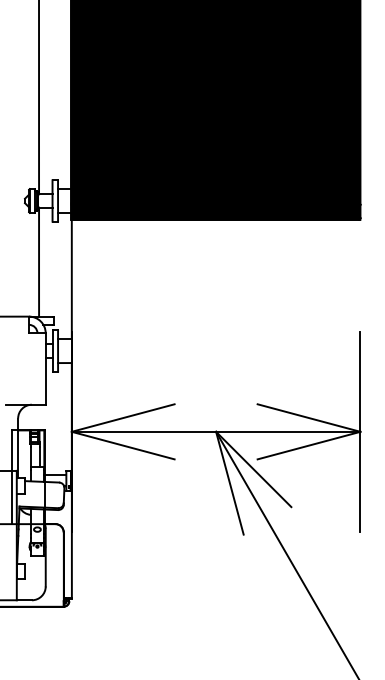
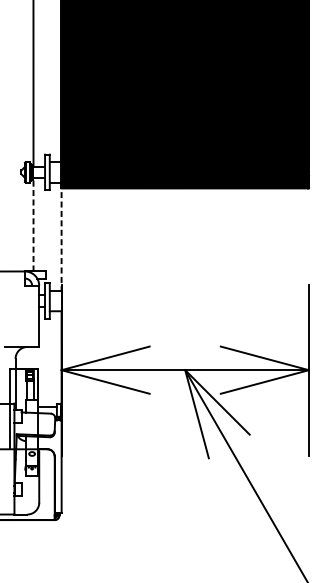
line: (39, 262) -> (33, 225), solid -> dashed
line: (71, 276) -> (61, 237), solid -> dashed

